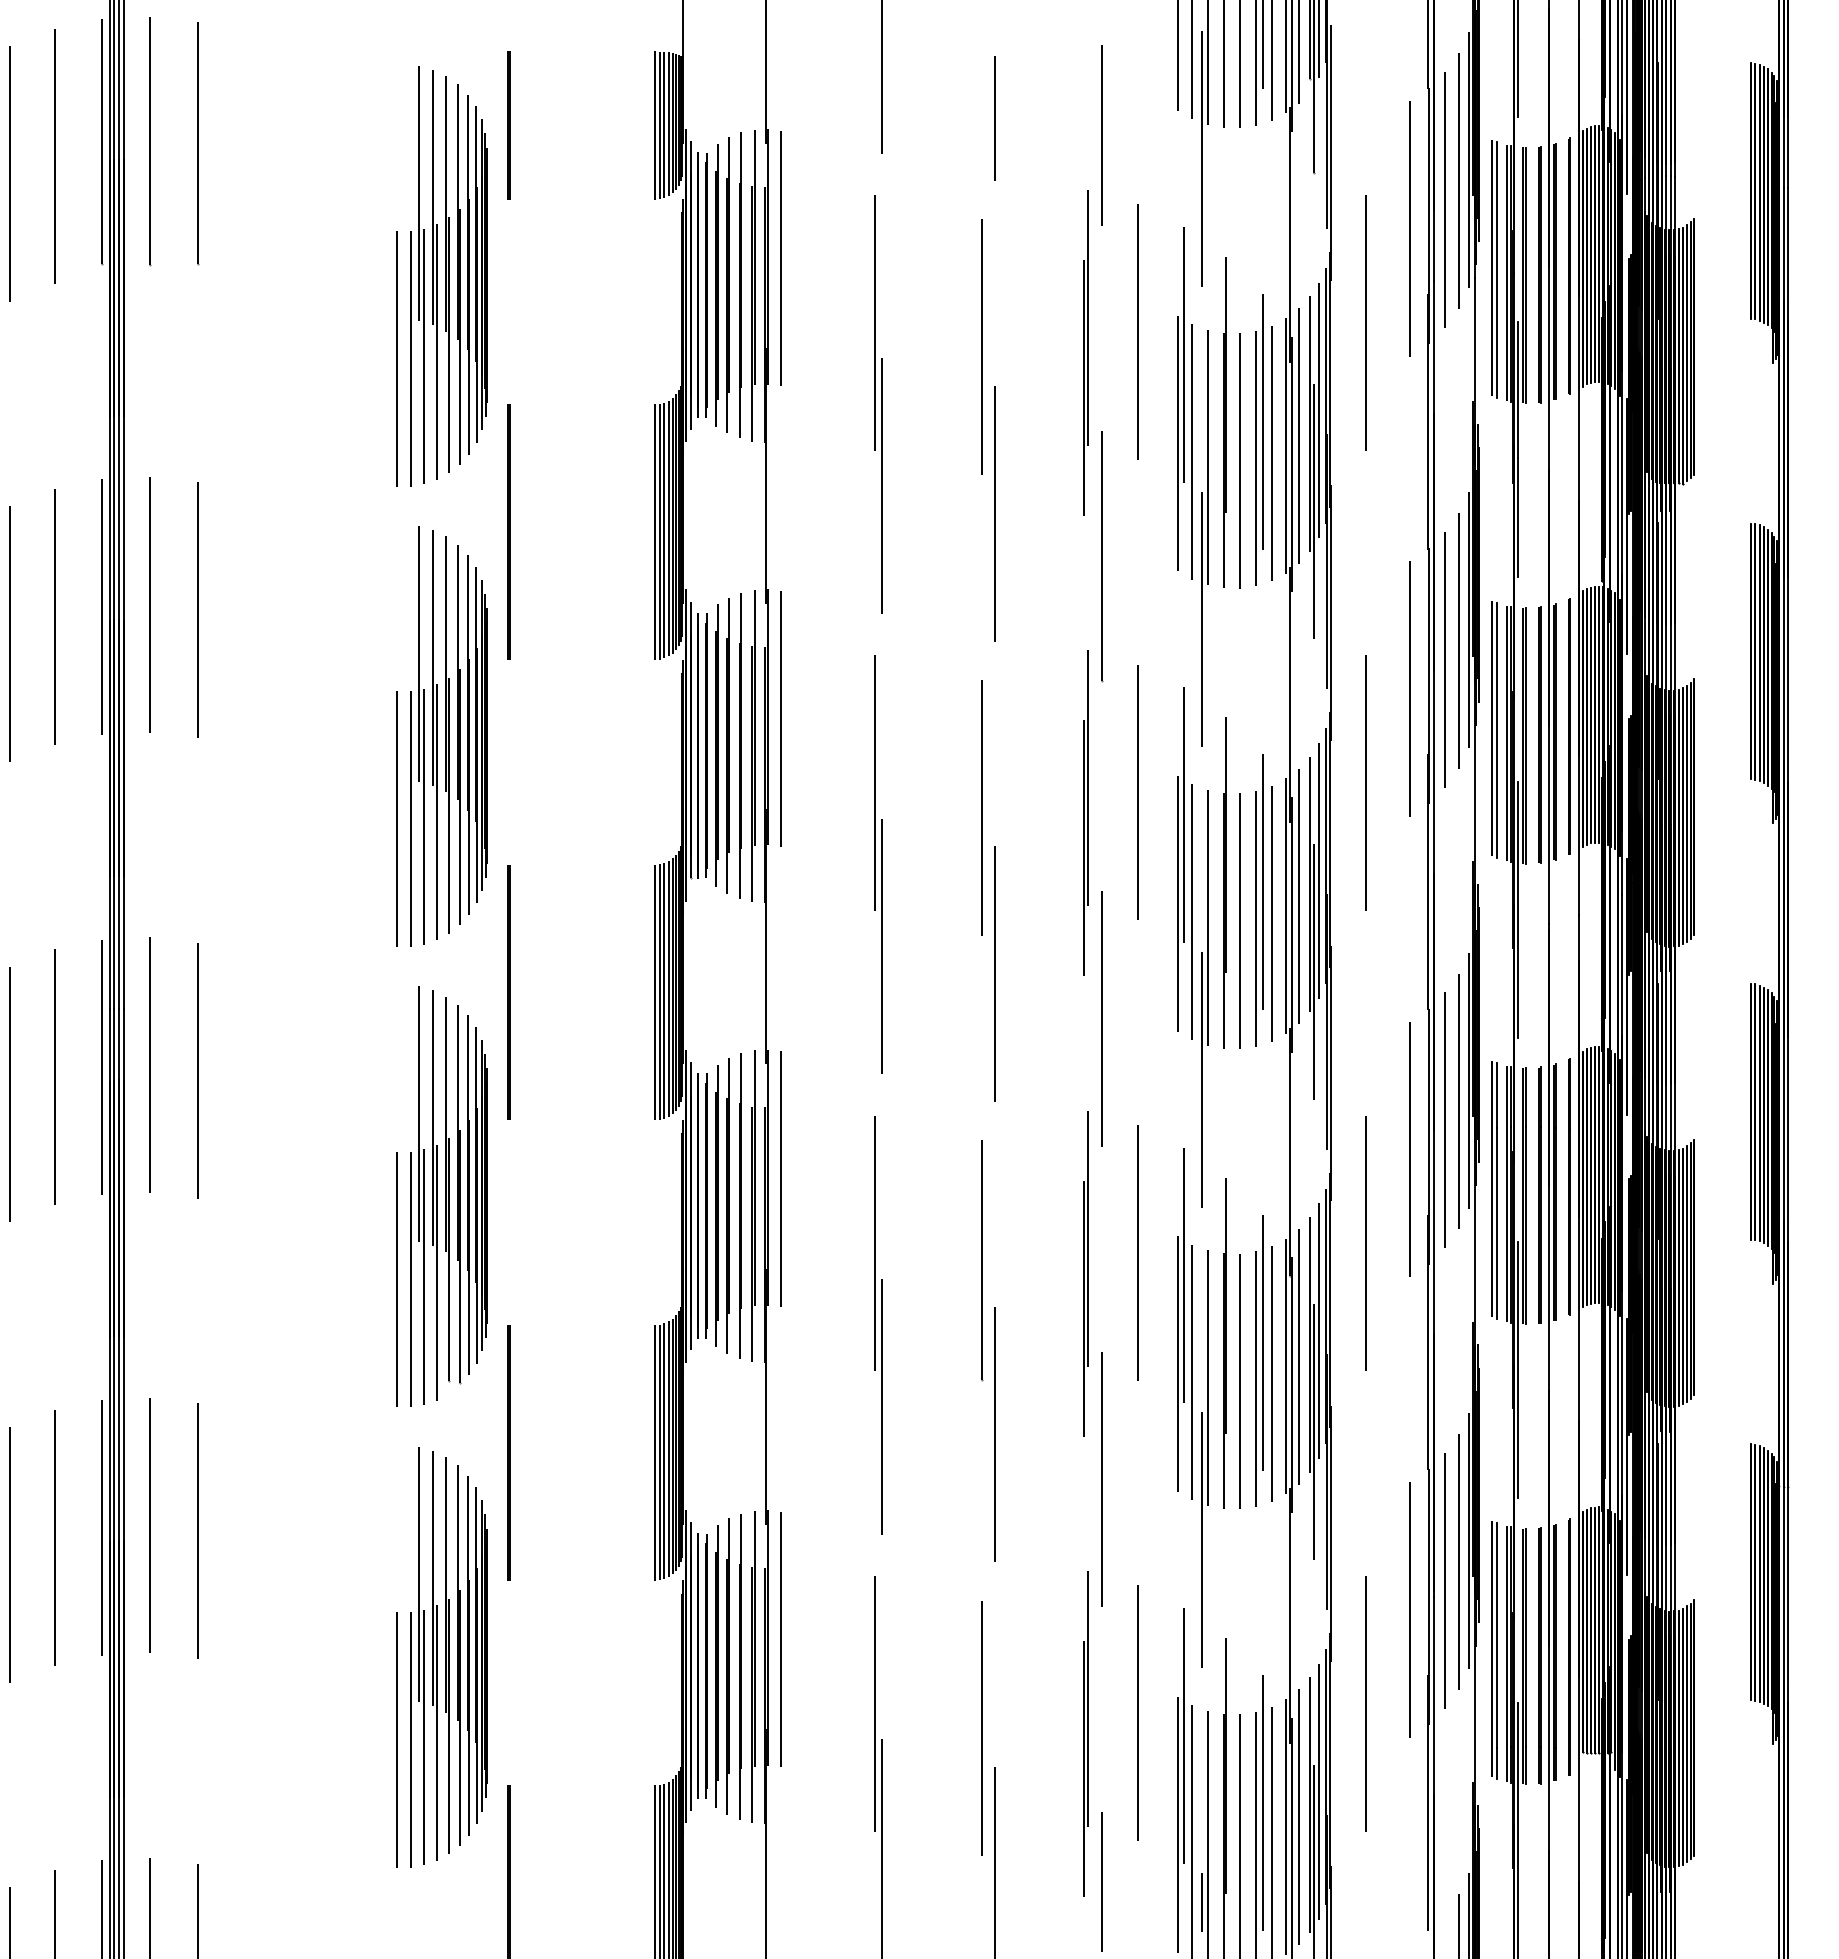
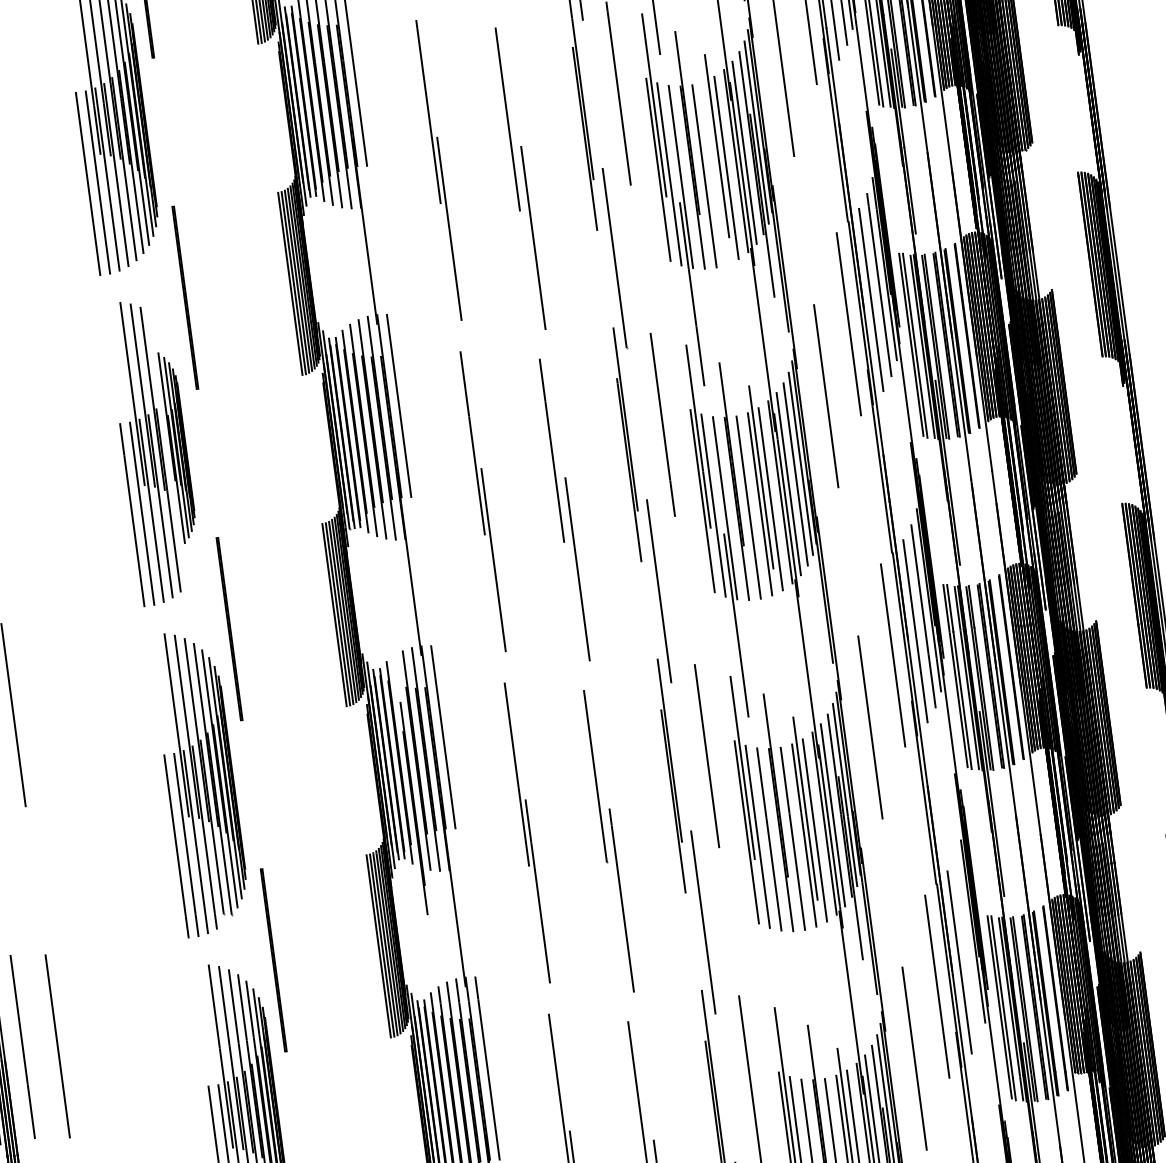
line: (1256, 458) -> (716, 173), removed
part: (472, 734) -> (178, 446), size x0.7
line: (1313, 971) -> (806, 536), removed
line: (727, 1205) -> (413, 808), moved
line: (1201, 1540) -> (780, 956), removed
line: (1458, 1561) -> (967, 947), removed

